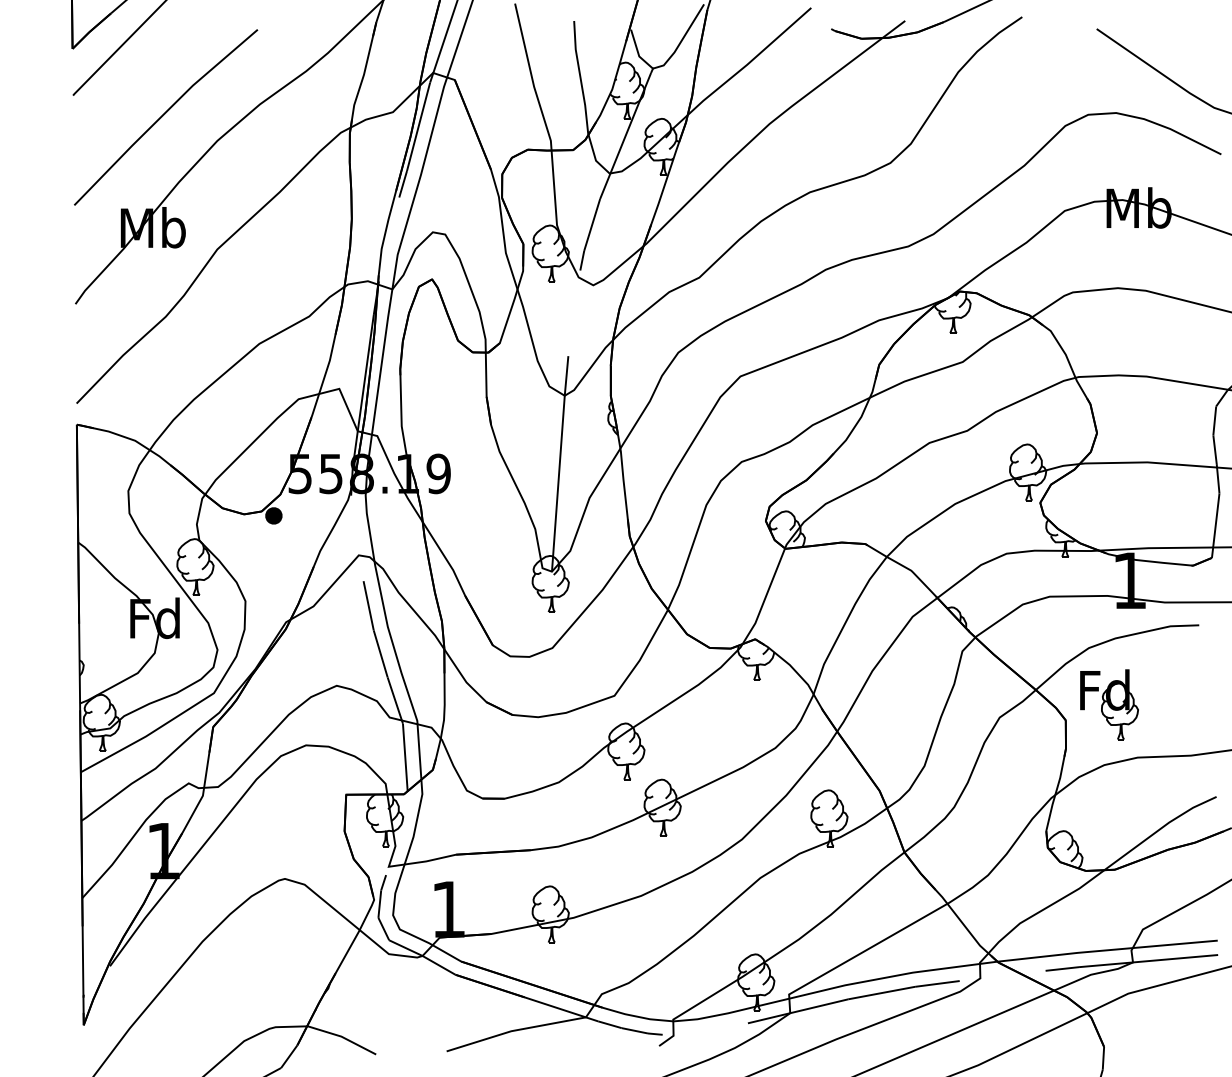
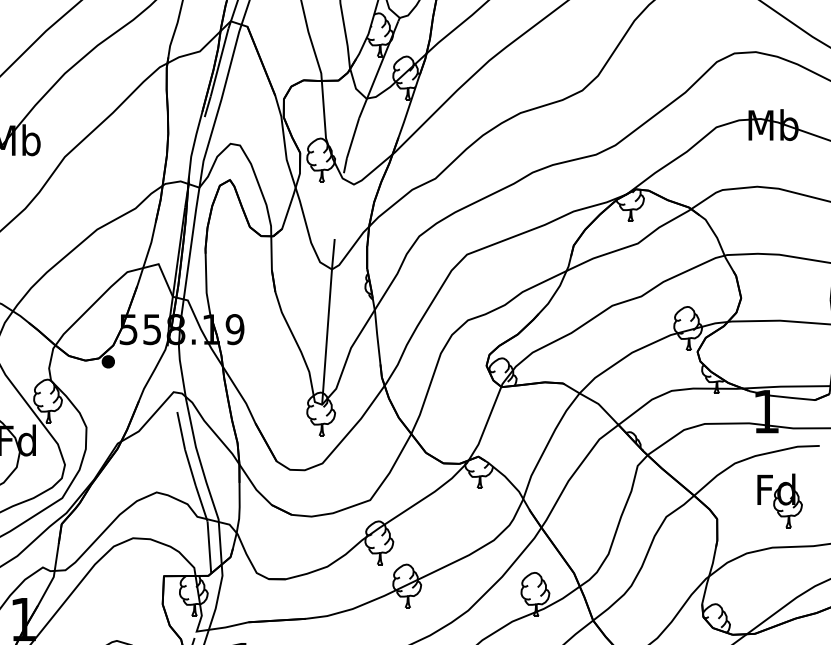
part: (1109, 704) -> (779, 500), moved

